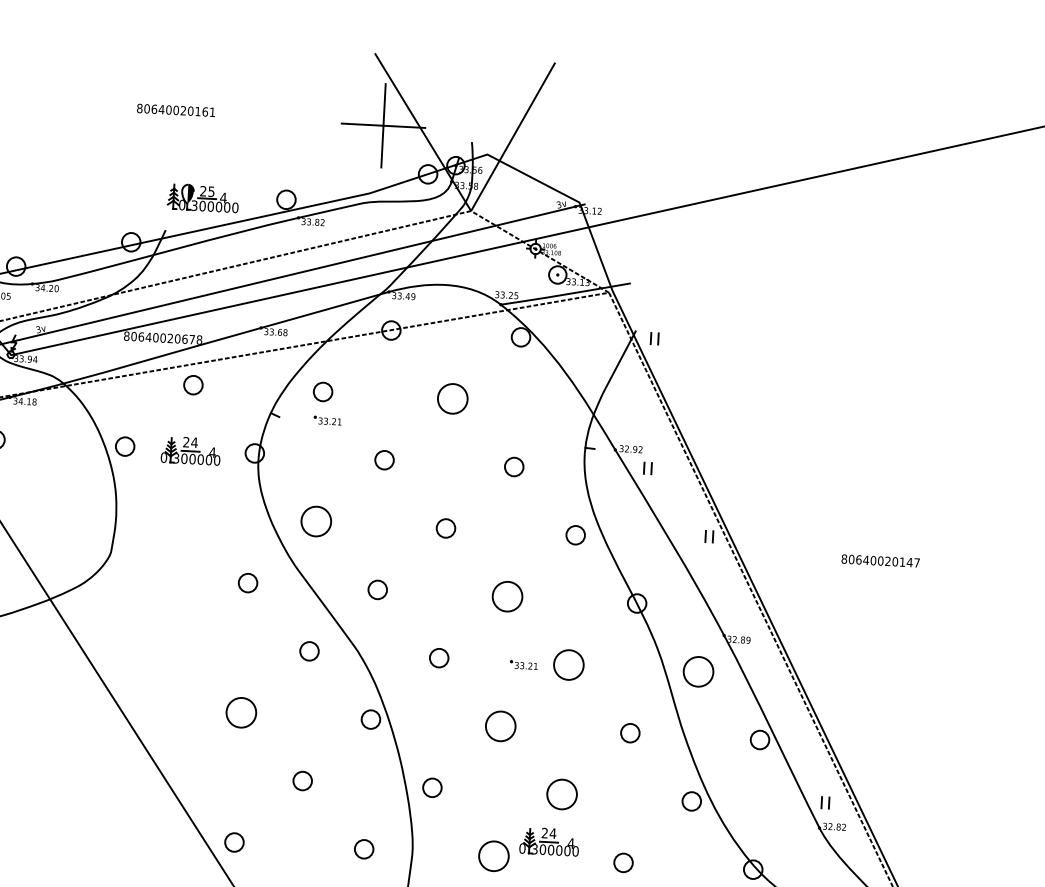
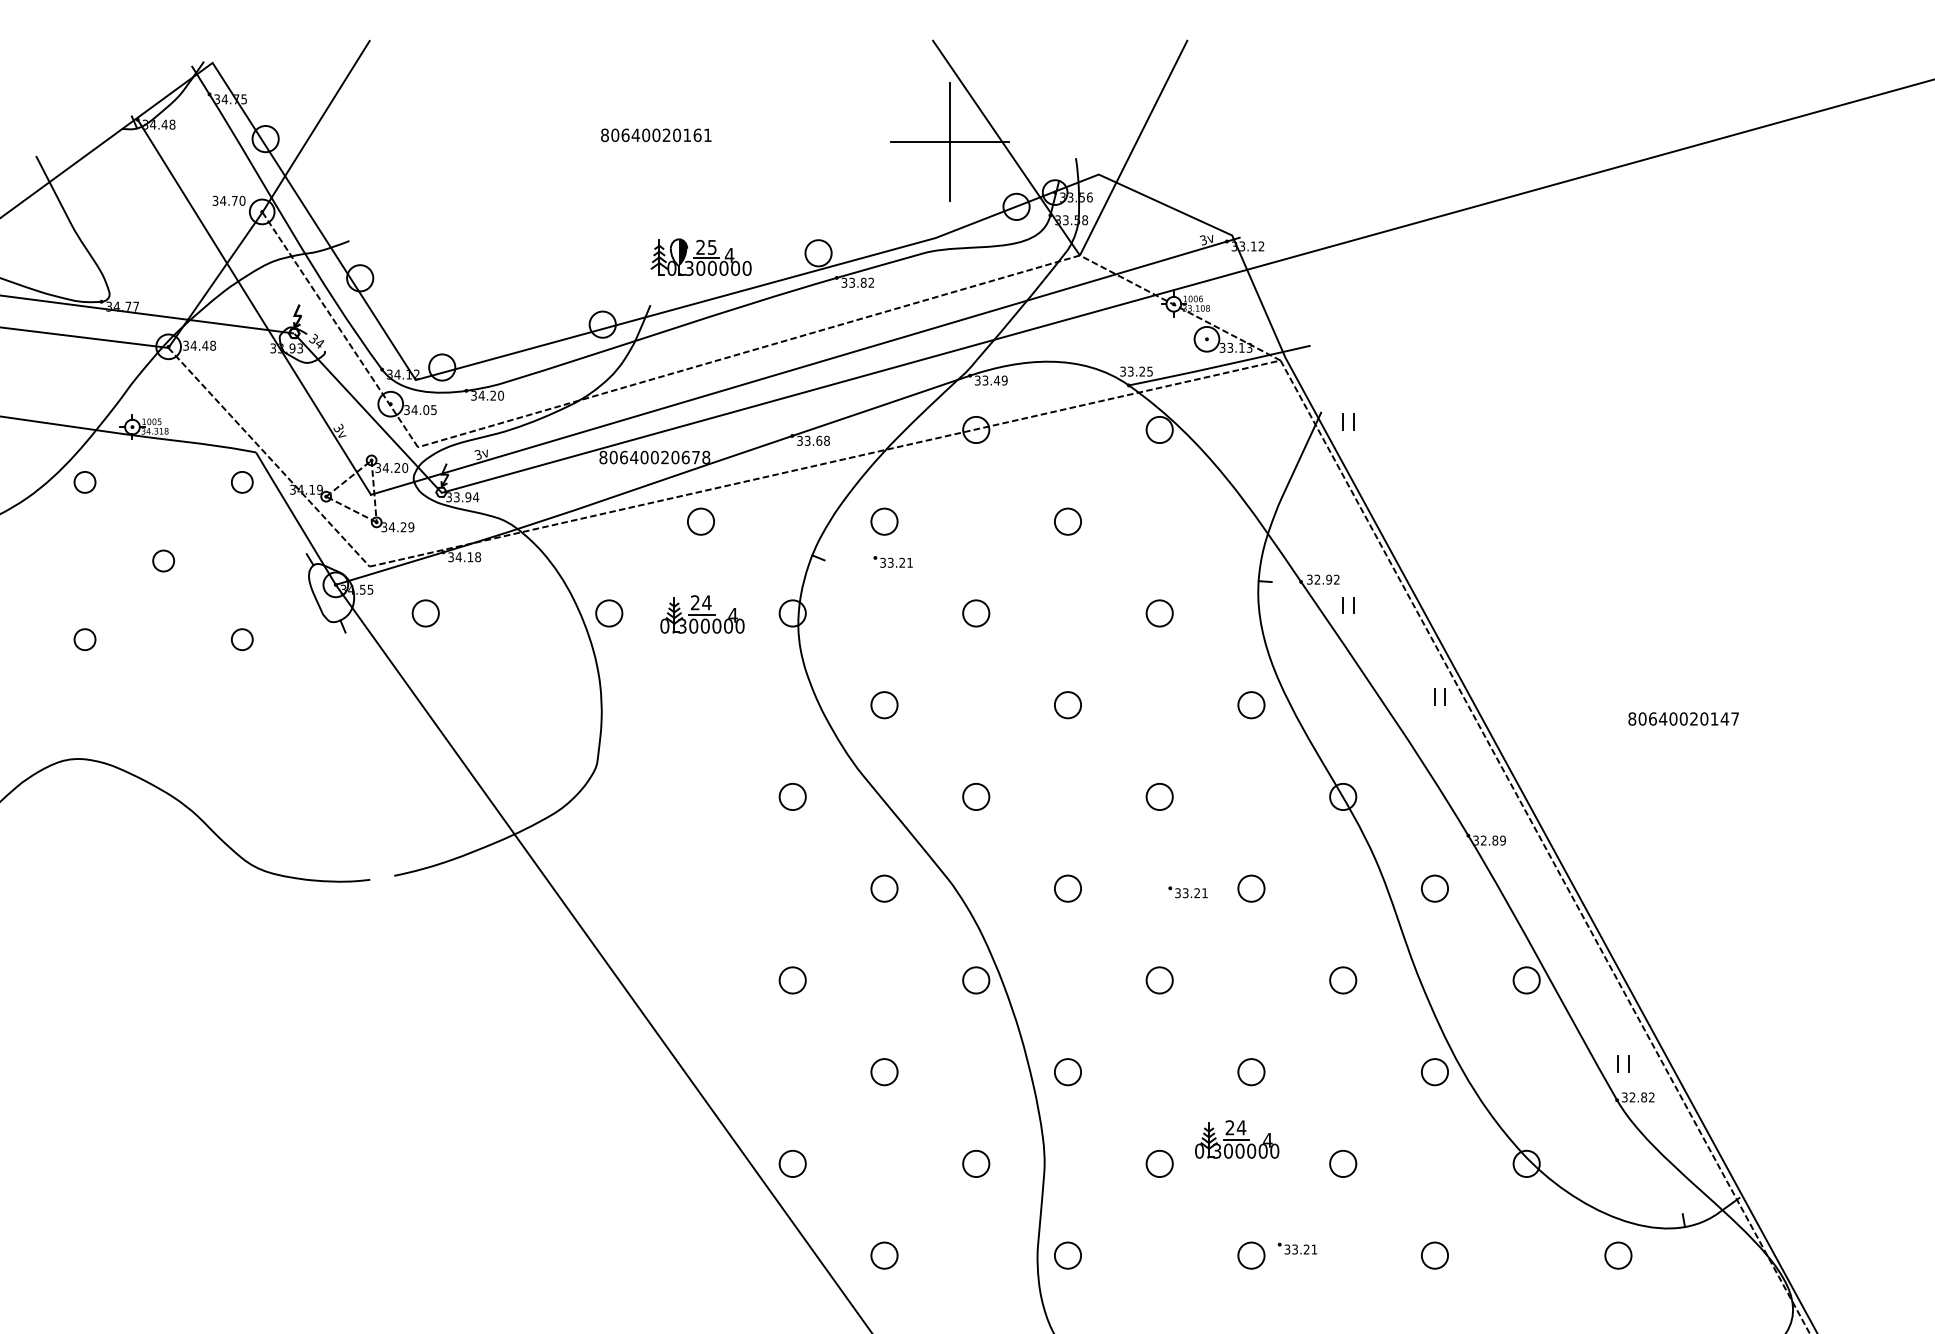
part: (452, 398) -> (1067, 521), size x0.62
part: (316, 521) -> (884, 705), size x0.62
part: (507, 596) -> (1159, 796), size x0.62
part: (568, 664) -> (1251, 888), size x0.62
part: (698, 671) -> (1434, 888), size x0.62
part: (241, 712) -> (792, 980), size x0.62
part: (500, 726) -> (1159, 980), size x0.62
part: (562, 794) -> (1251, 1072), size x0.62
part: (493, 855) -> (1159, 1163), size x0.62

